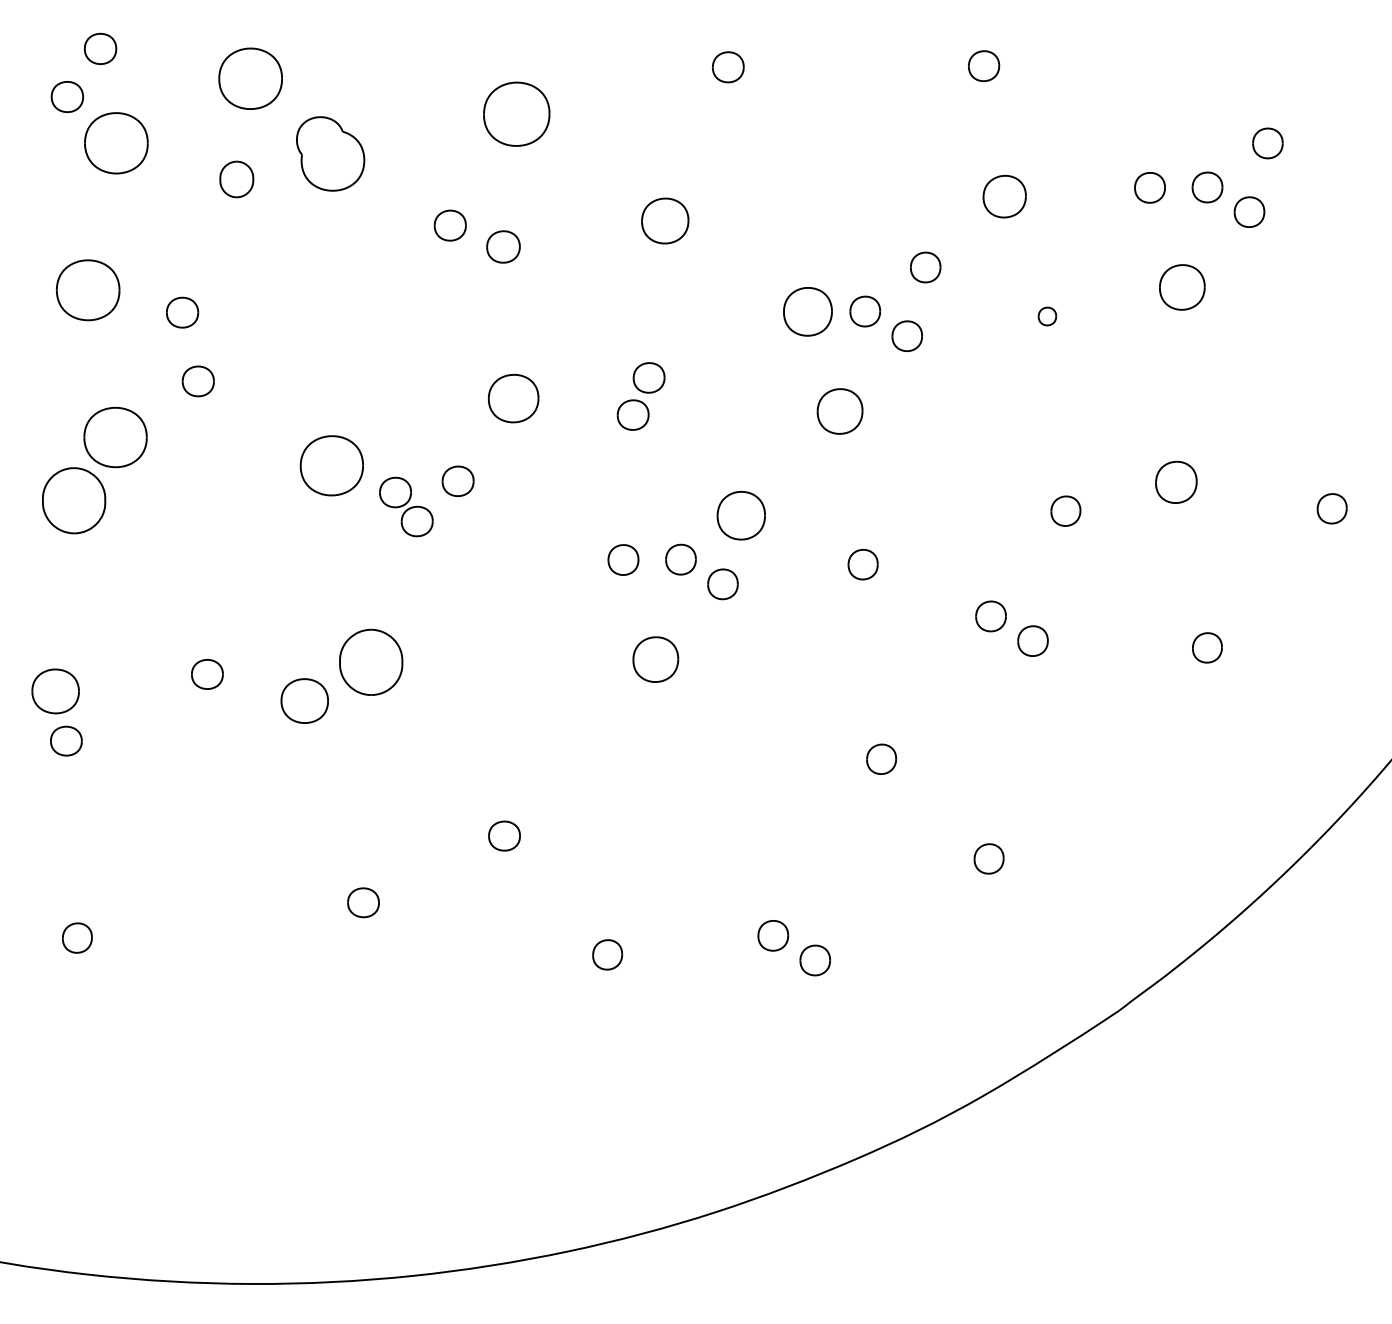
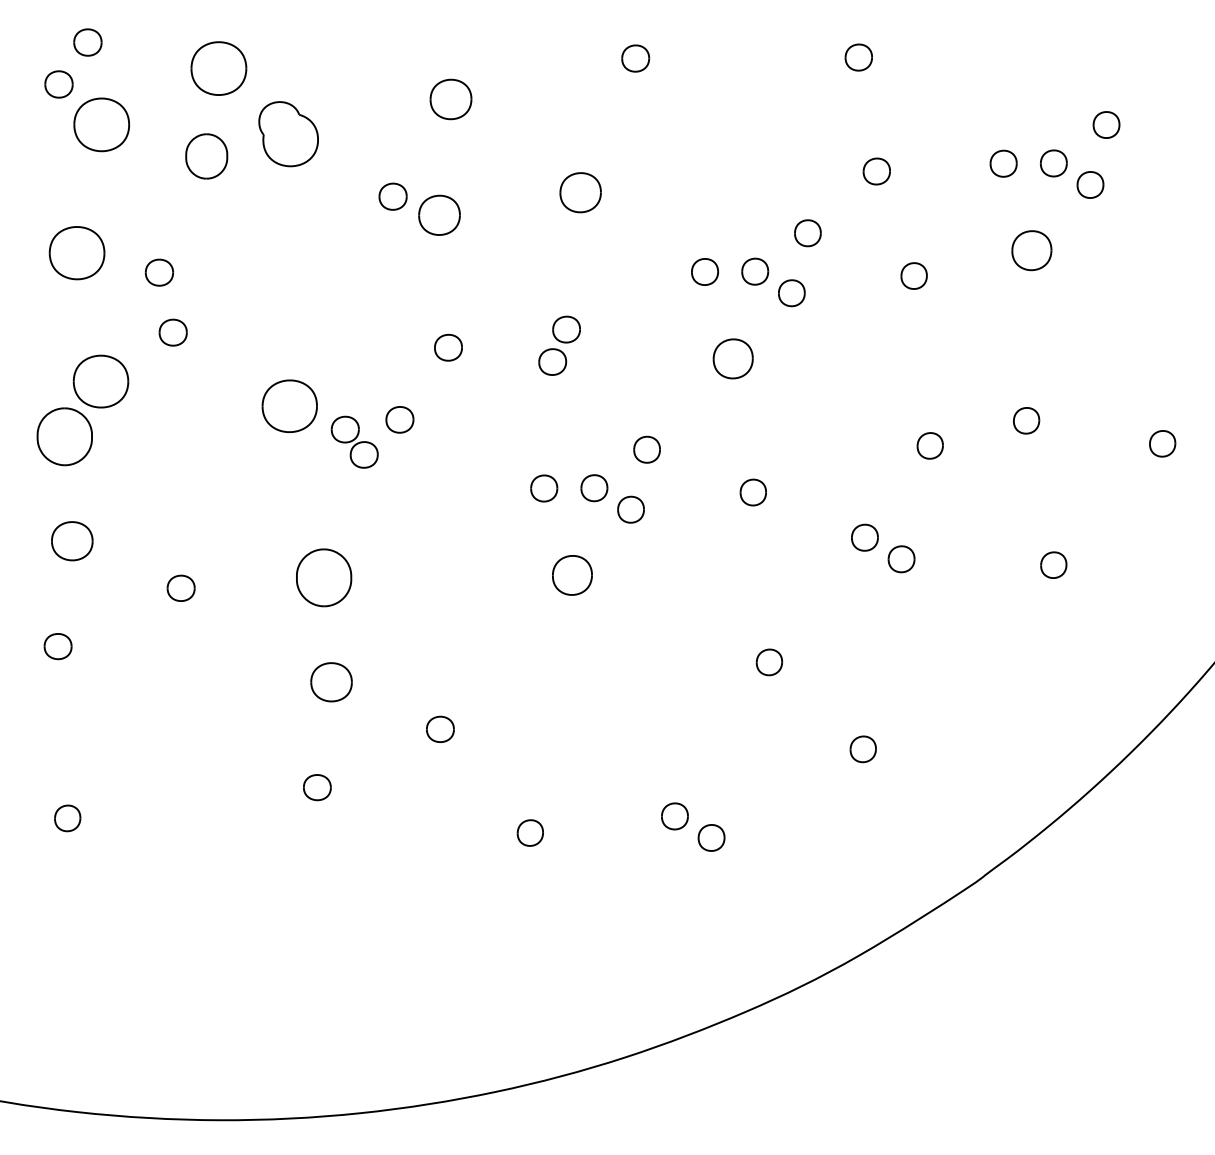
part: (516, 113) -> (450, 98), size x0.71
part: (236, 179) -> (206, 156), size x1.43
part: (1004, 196) -> (876, 171), size x0.71
part: (503, 246) -> (439, 214), size x1.43
part: (807, 311) -> (704, 271), size x0.62
part: (1047, 316) -> (914, 276), size x1.67
part: (513, 398) -> (448, 347), size x0.62
part: (1175, 482) -> (1025, 420), size x0.71
part: (741, 515) -> (647, 449), size x0.62
part: (55, 691) -> (72, 541), moved
part: (304, 700) -> (331, 681), moved

